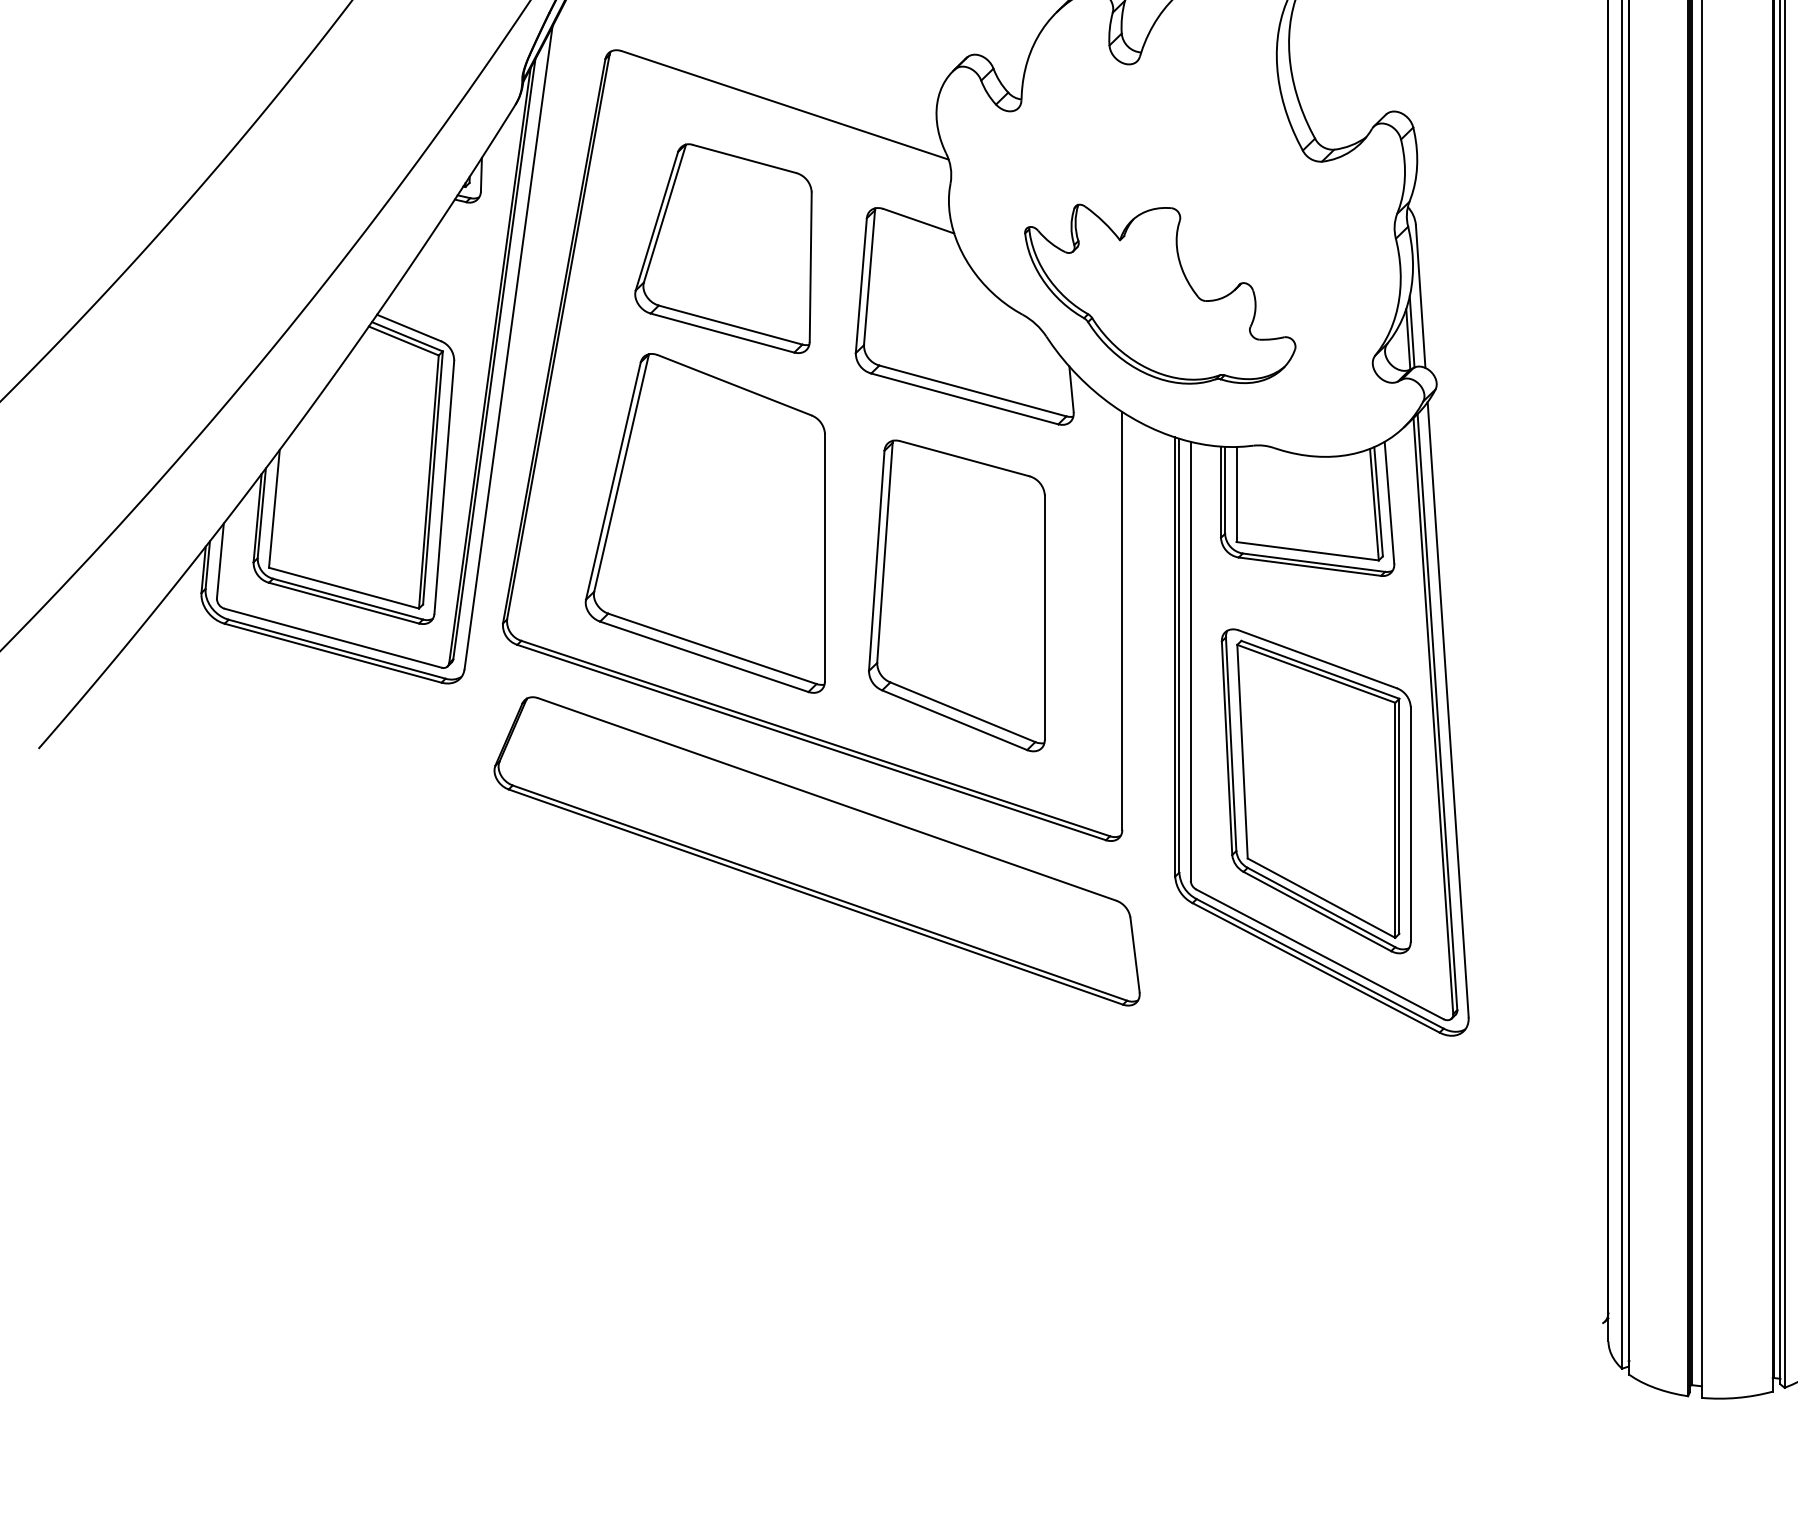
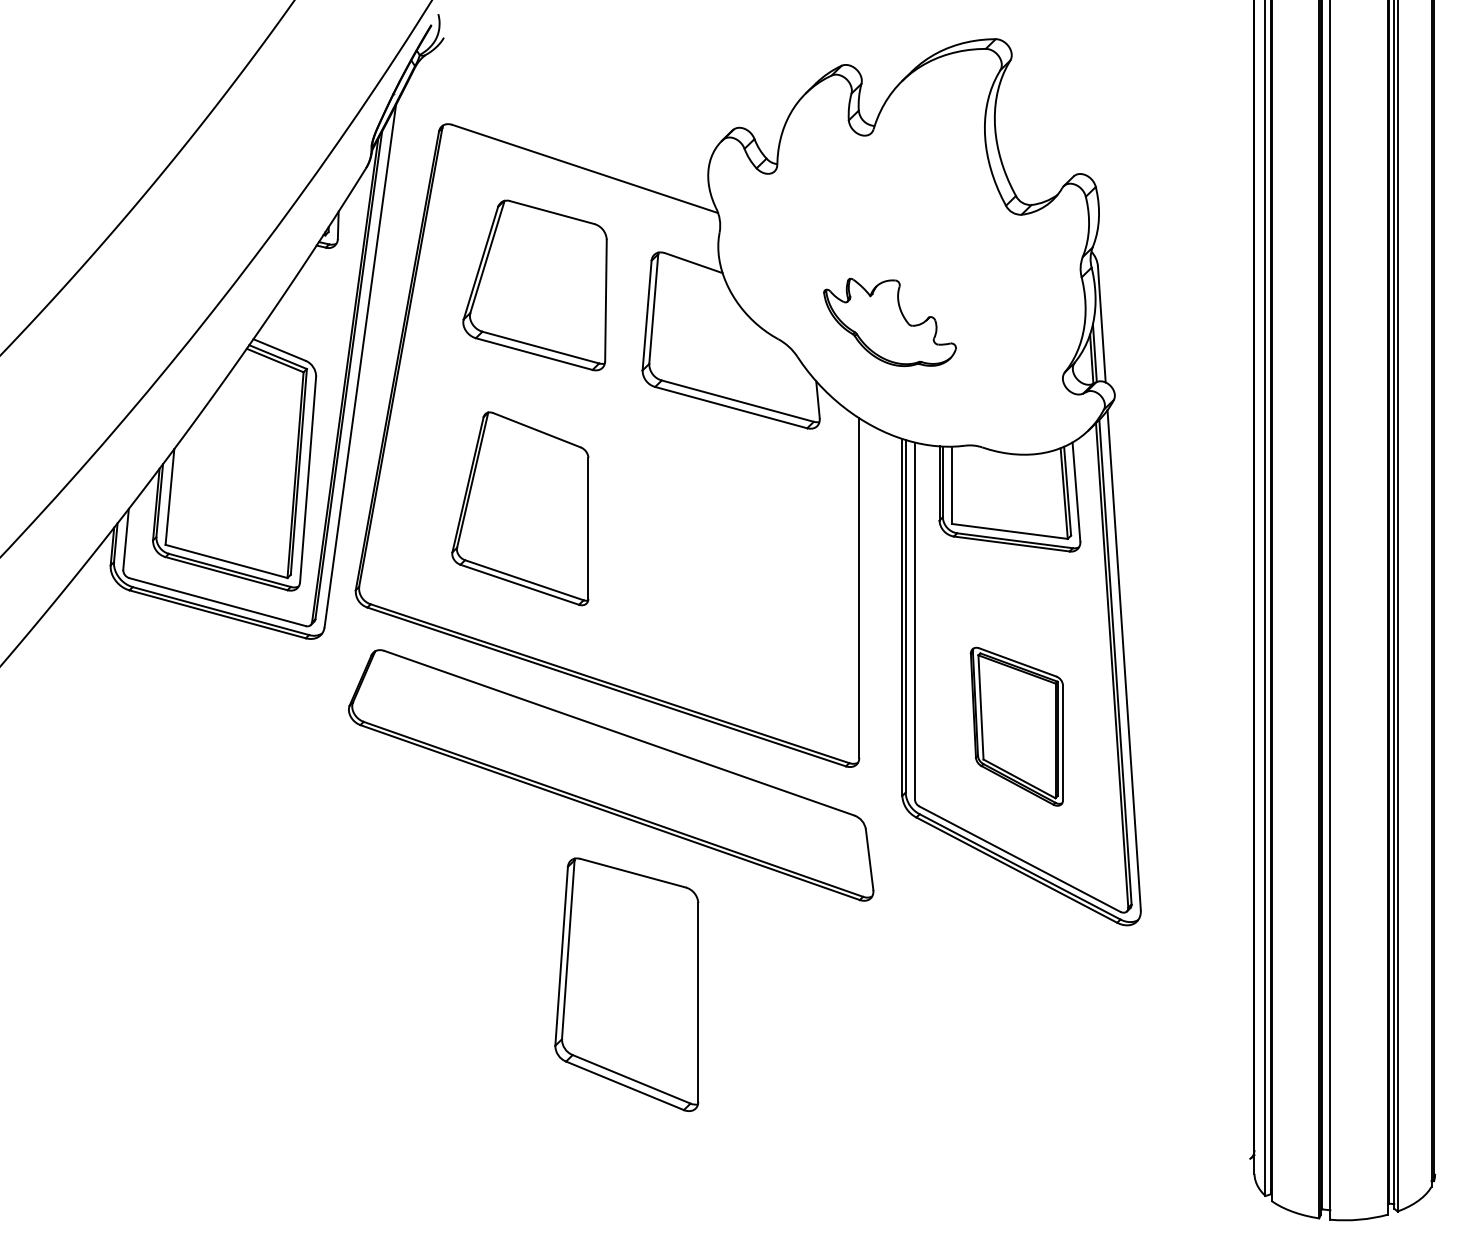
part: (1159, 294) -> (889, 322), size x0.6
part: (705, 523) -> (520, 508), size x0.7
part: (956, 595) -> (626, 984), moved
part: (1315, 791) -> (1016, 726), size x0.6

